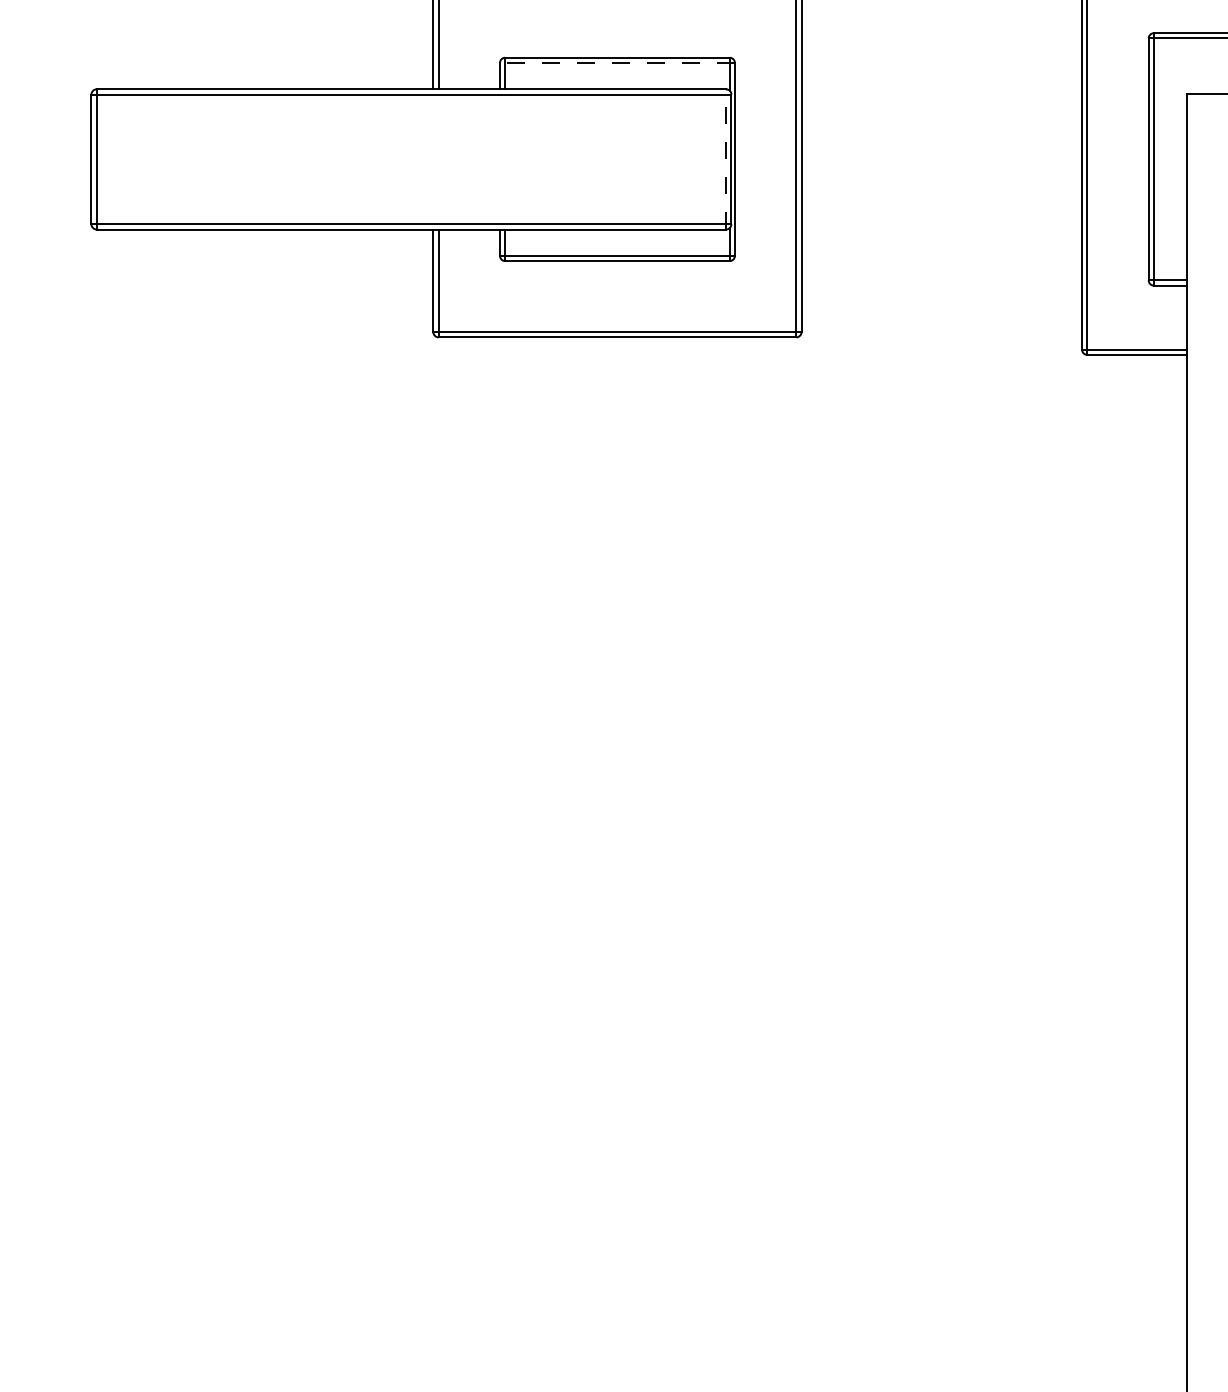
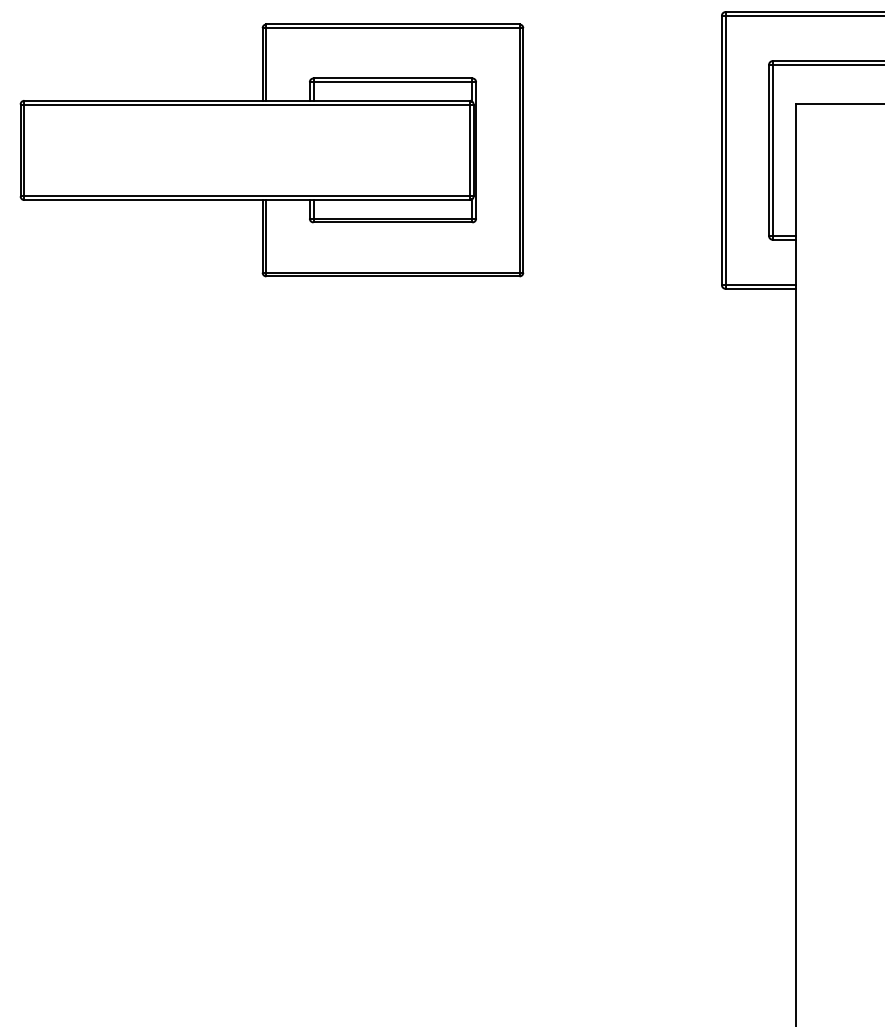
line: (616, 63) -> (392, 82), dashed -> solid
line: (725, 159) -> (469, 150), dashed -> solid

